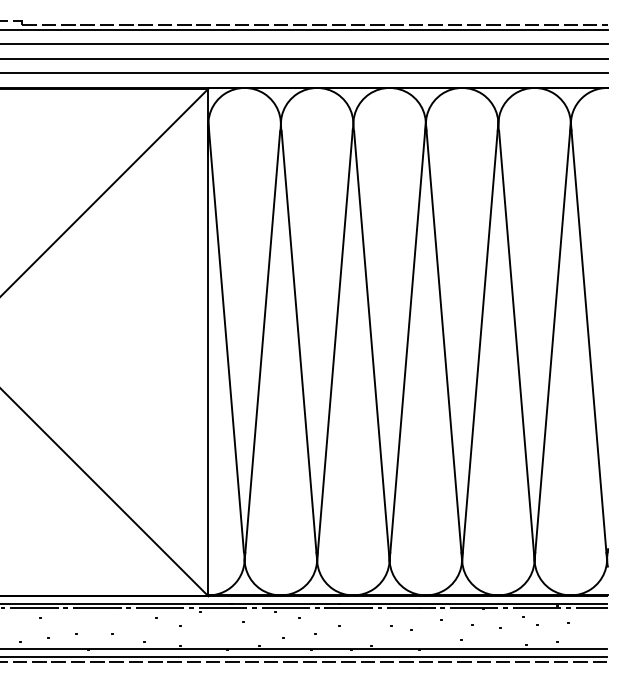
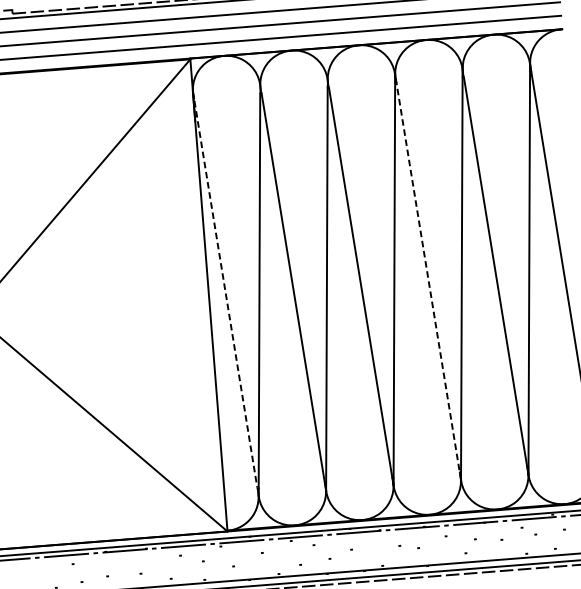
line: (226, 337) -> (225, 289), solid -> dashed
line: (444, 343) -> (428, 279), solid -> dashed

